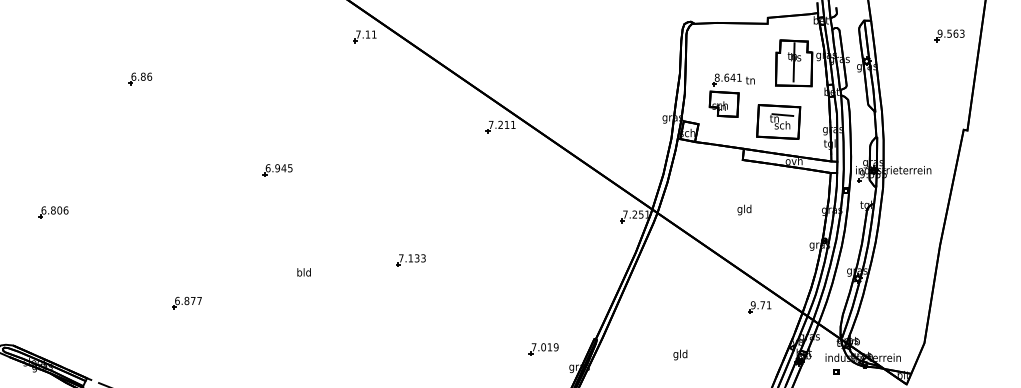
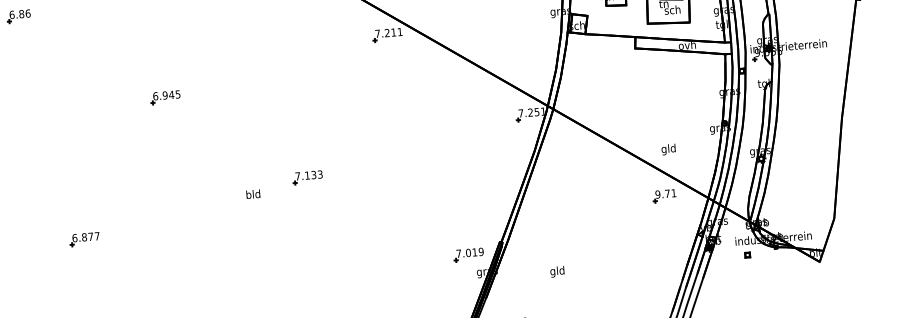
text: (744, 209) -> (668, 149), moved
text: (303, 272) -> (252, 194), moved
part: (543, 349) -> (468, 255), moved
text: (680, 354) -> (557, 271), moved

